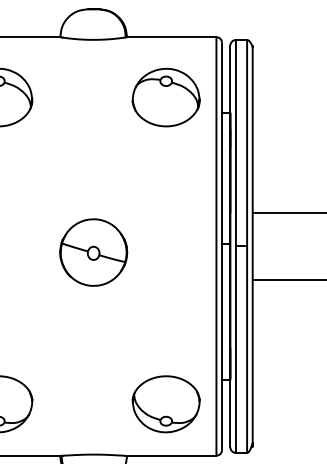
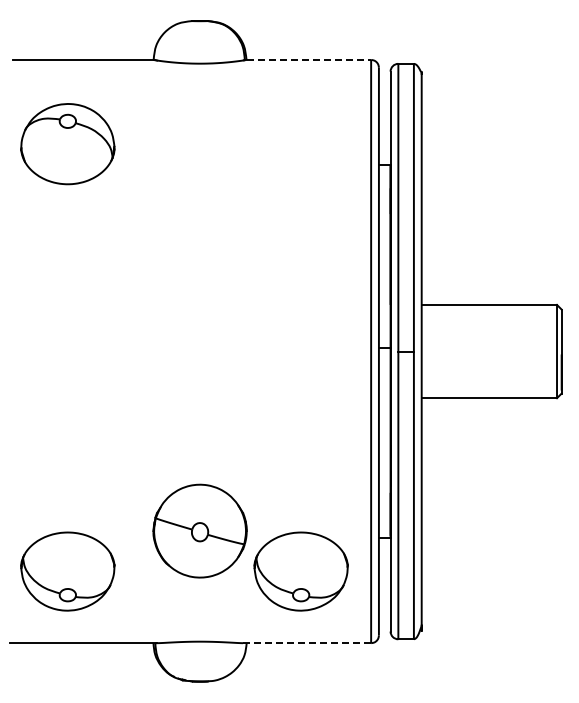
line: (172, 36) -> (309, 59), solid -> dashed
part: (165, 97) -> (300, 144), removed
part: (93, 252) -> (199, 530), moved
line: (170, 455) -> (307, 643), solid -> dashed

